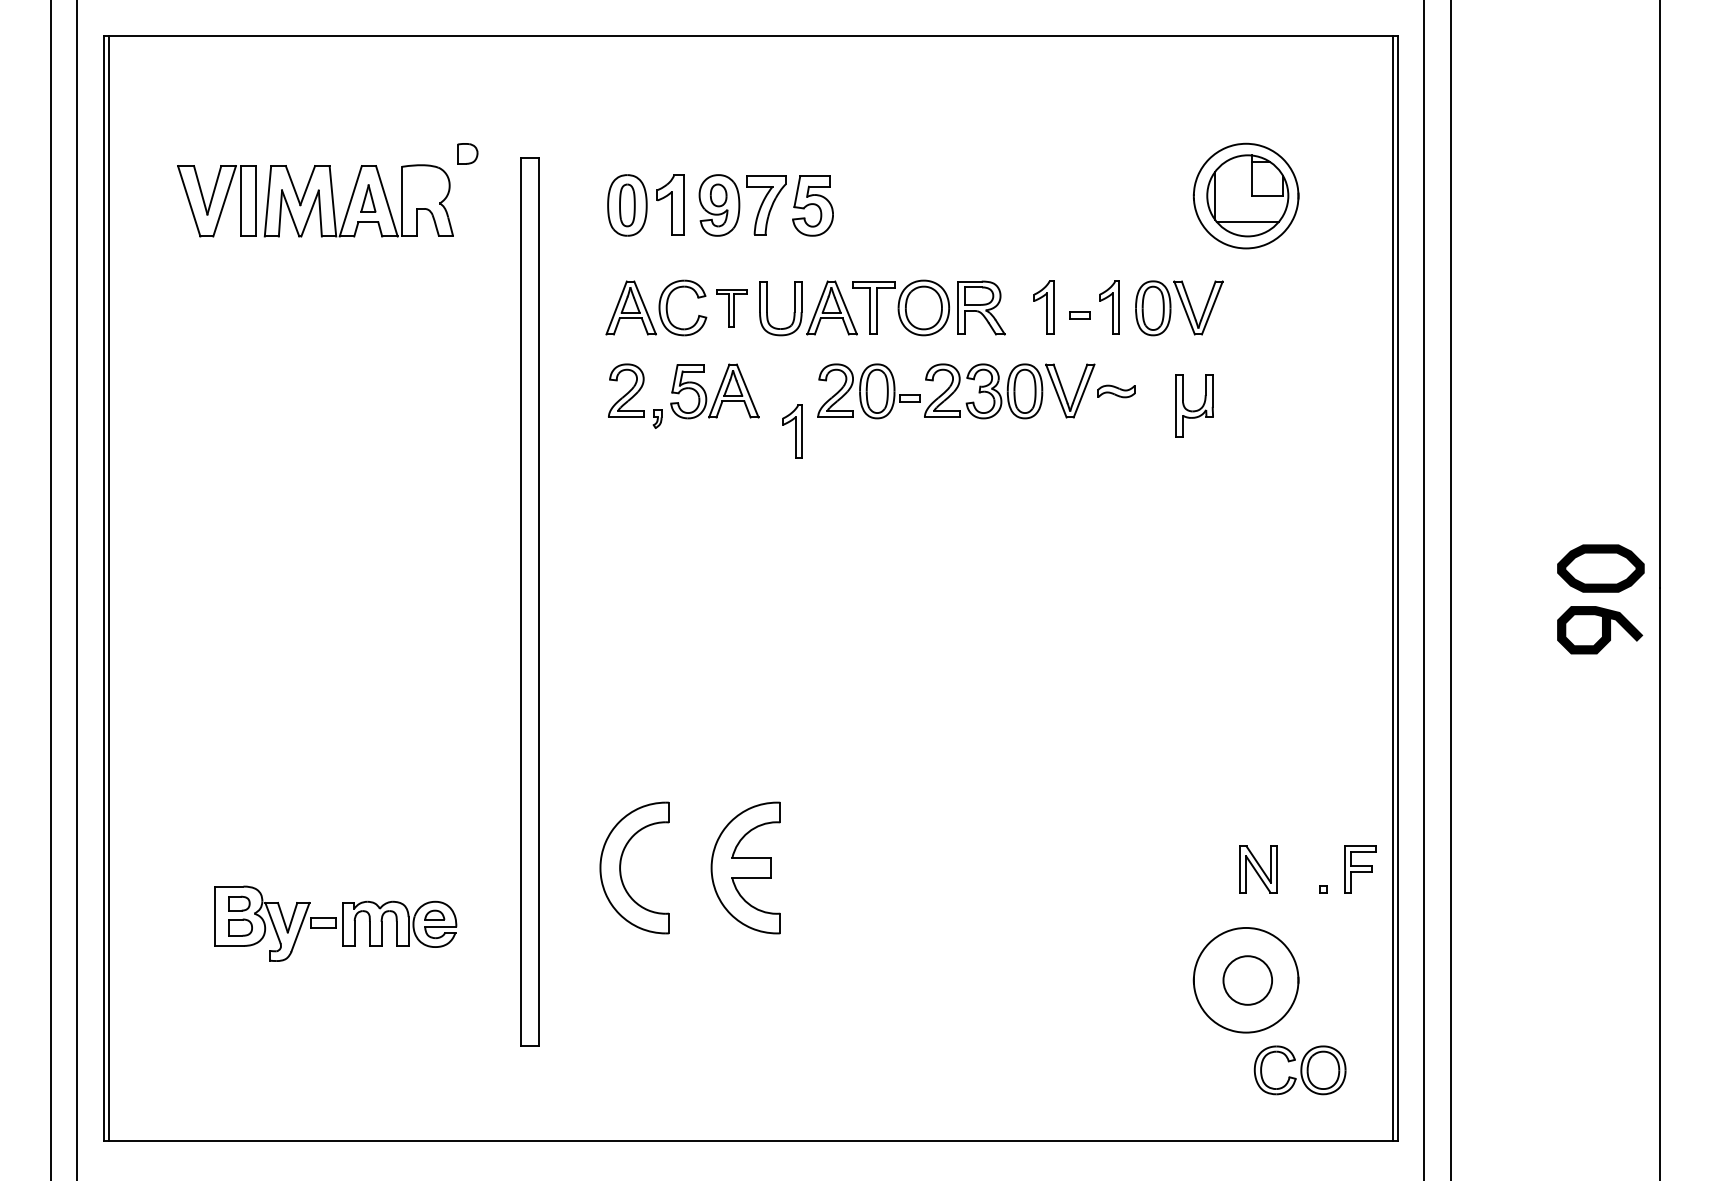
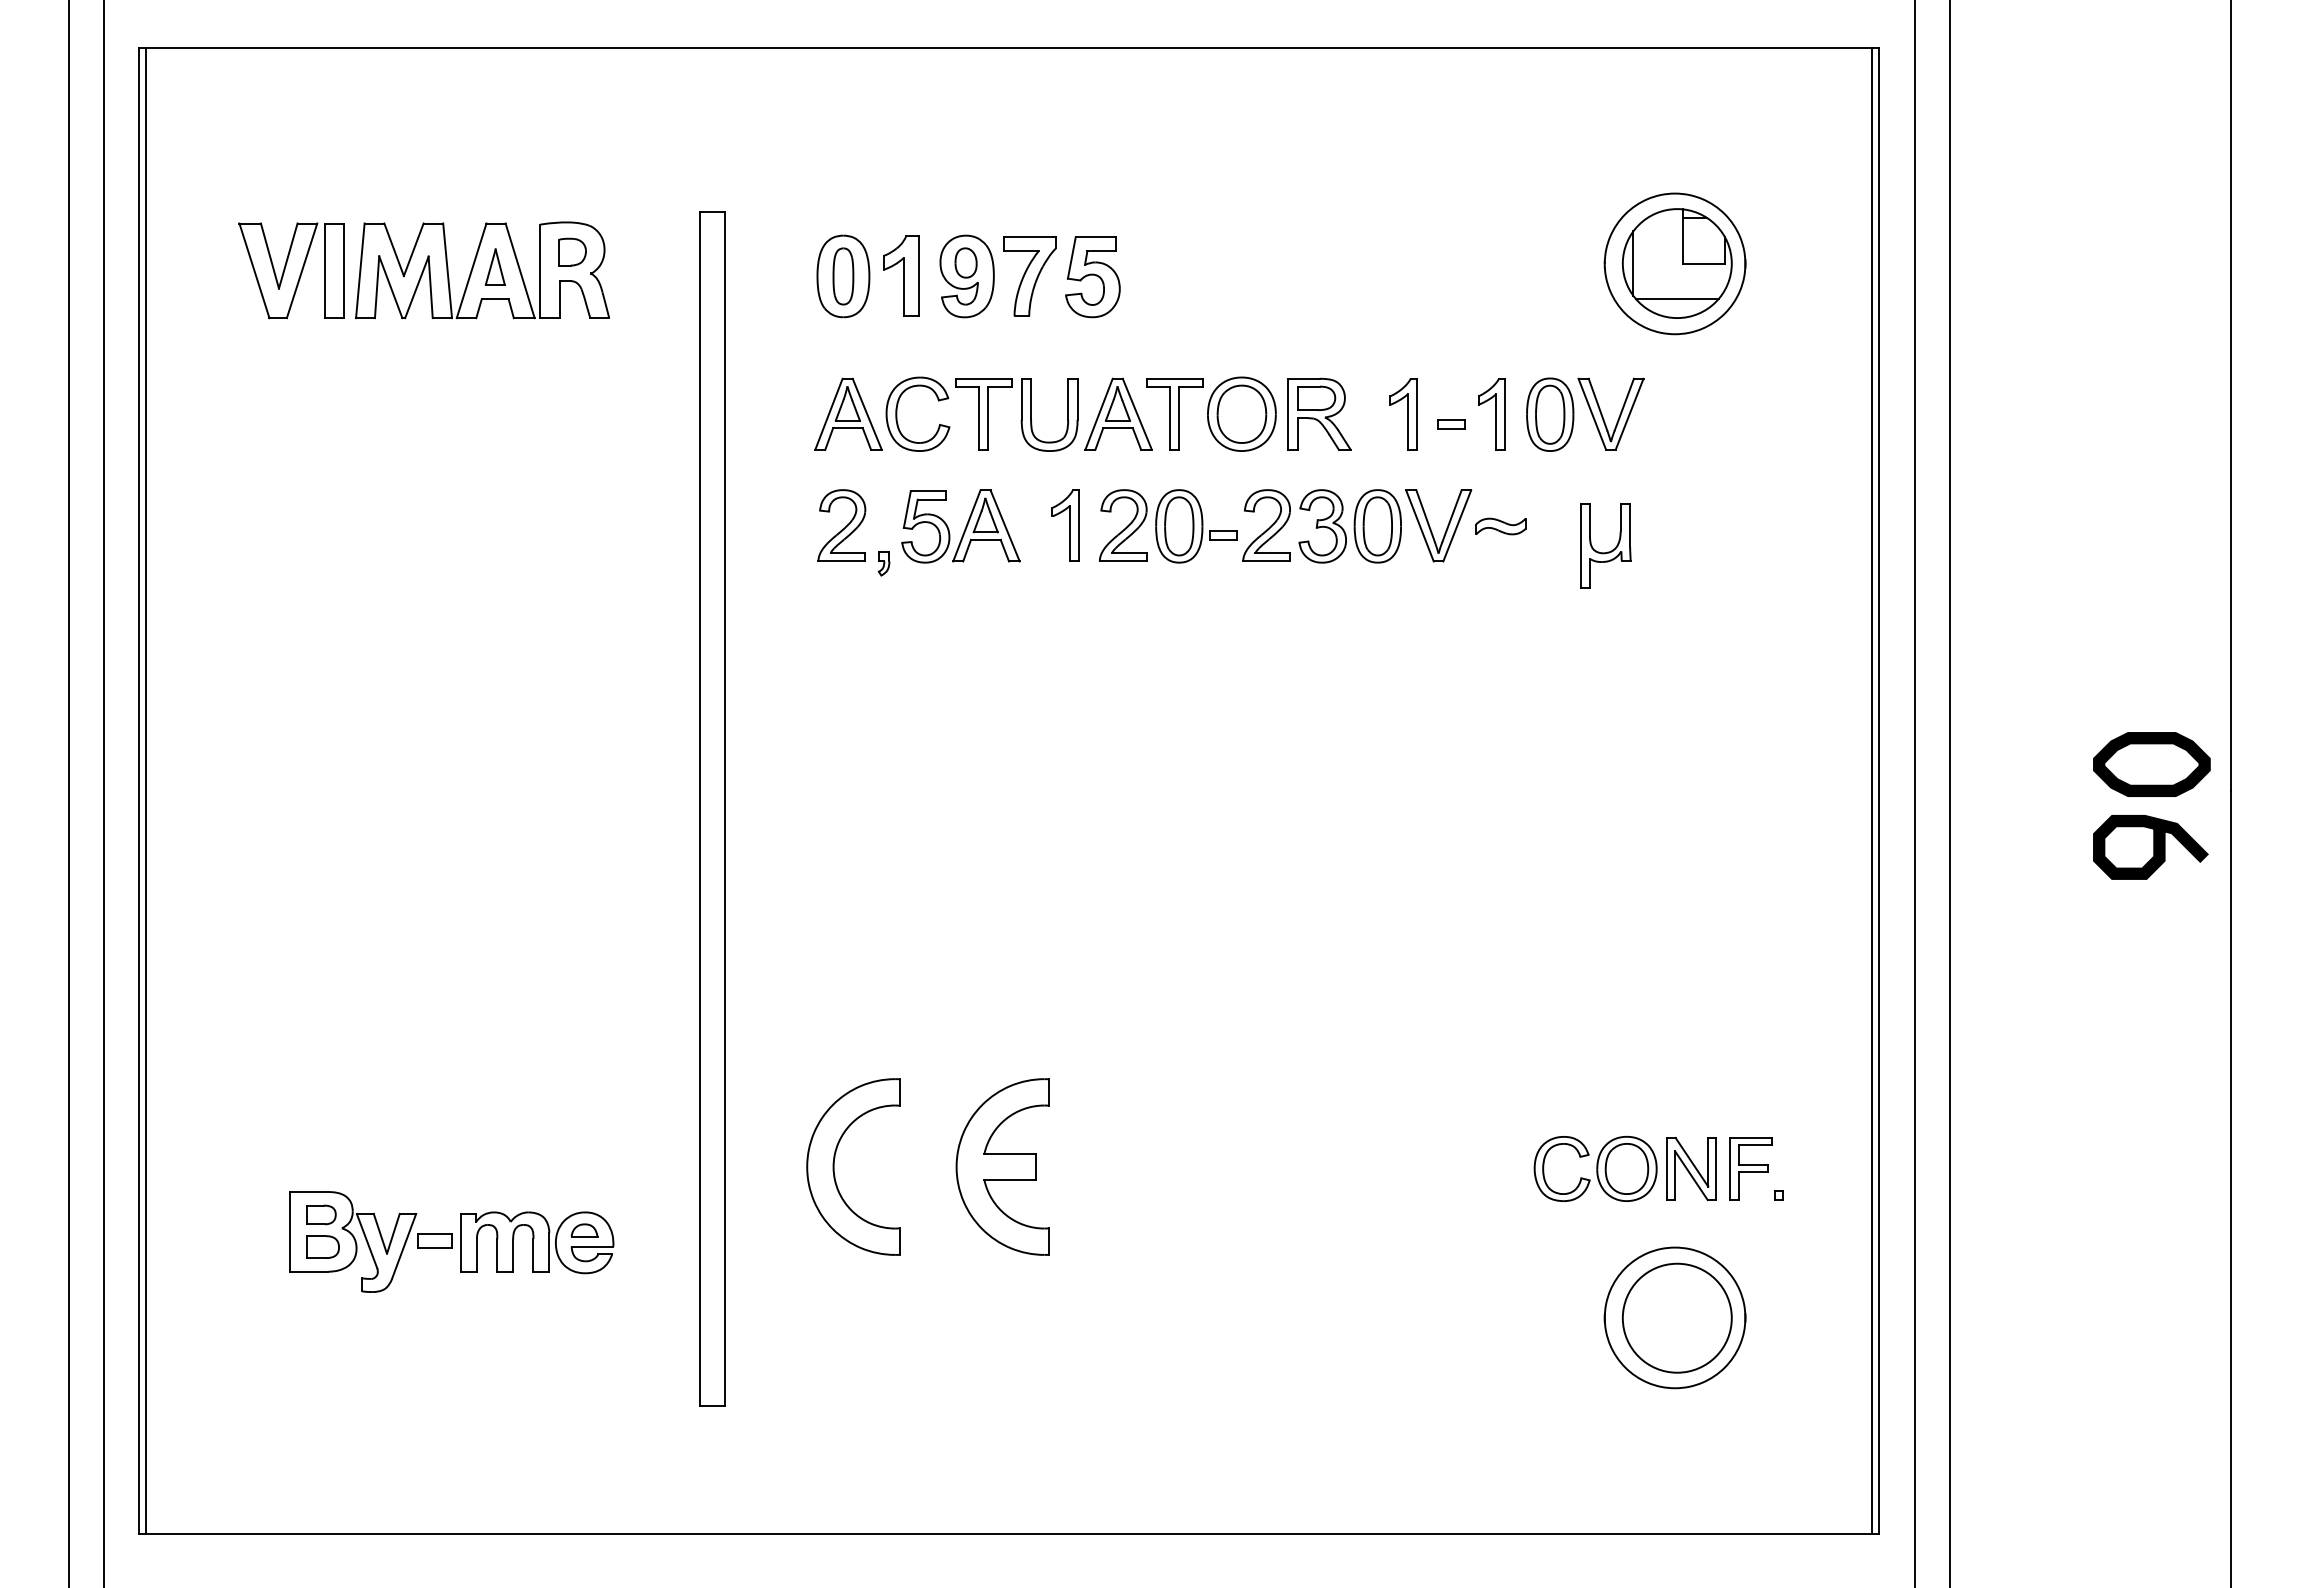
part: (467, 153) -> (572, 251), moved
part: (731, 308) -> (983, 414), size x1.43
part: (792, 431) -> (1065, 525), moved
part: (1359, 869) -> (1750, 1168), moved
circle: (1247, 979) -> (1676, 1317), size x1.67
part: (1300, 1070) -> (1595, 1168), moved

